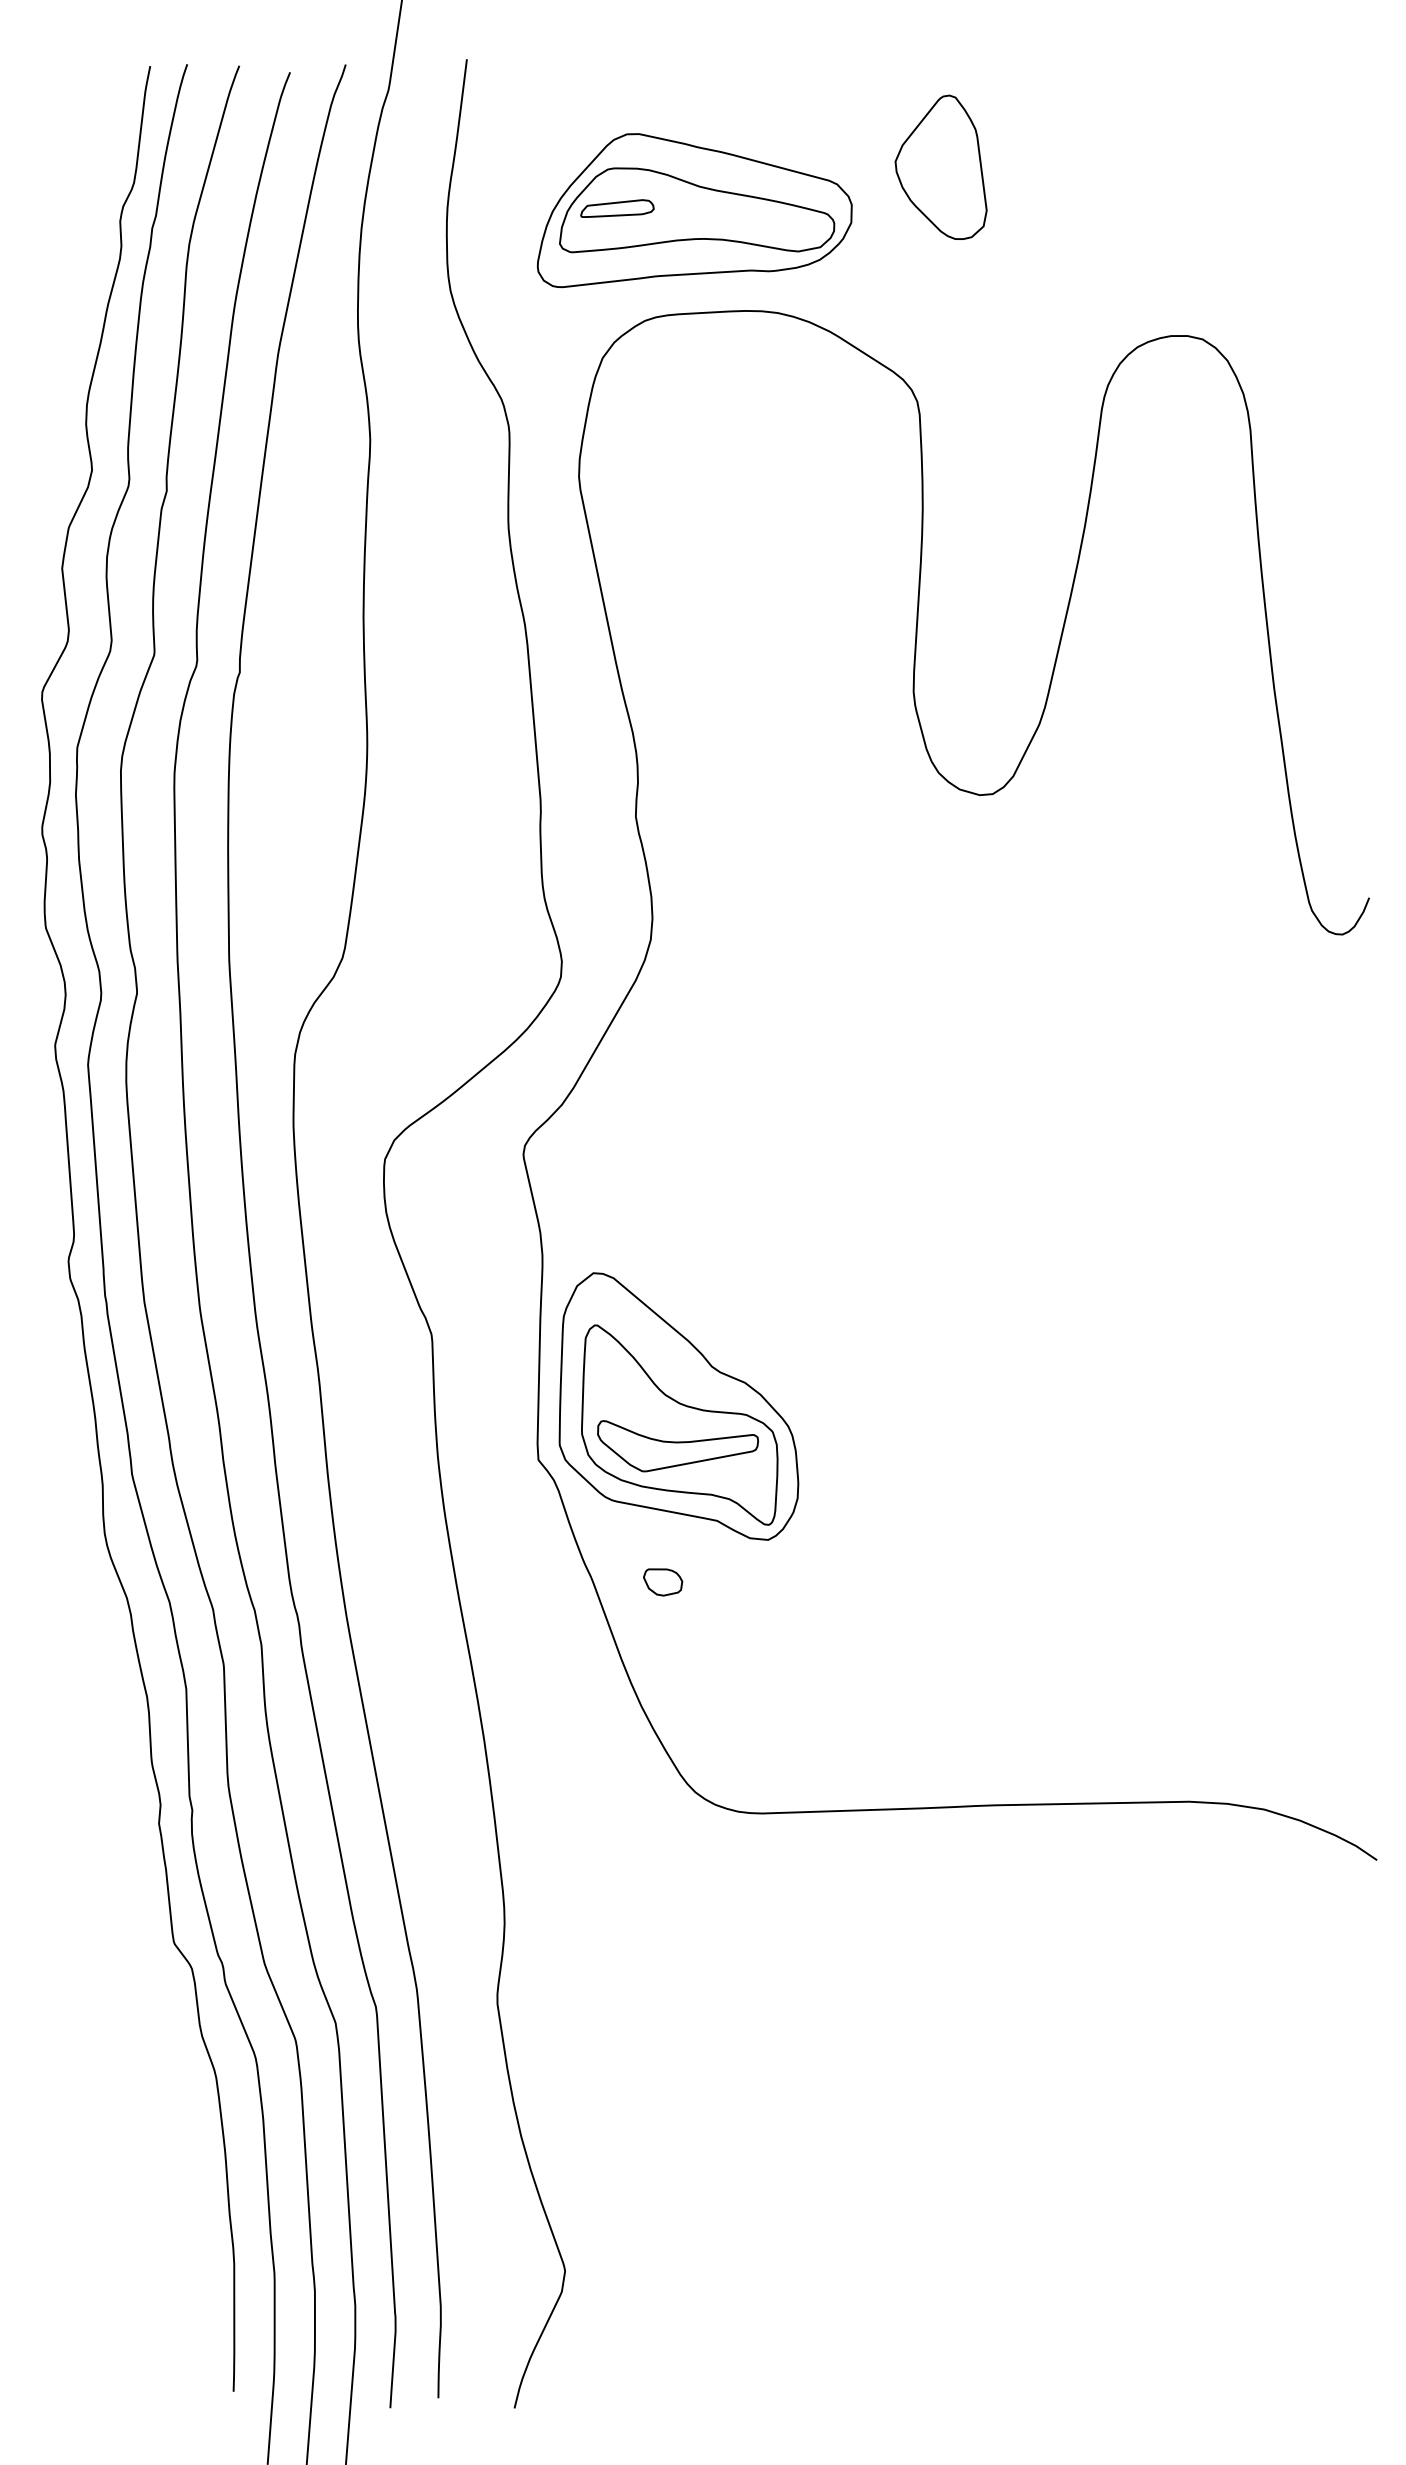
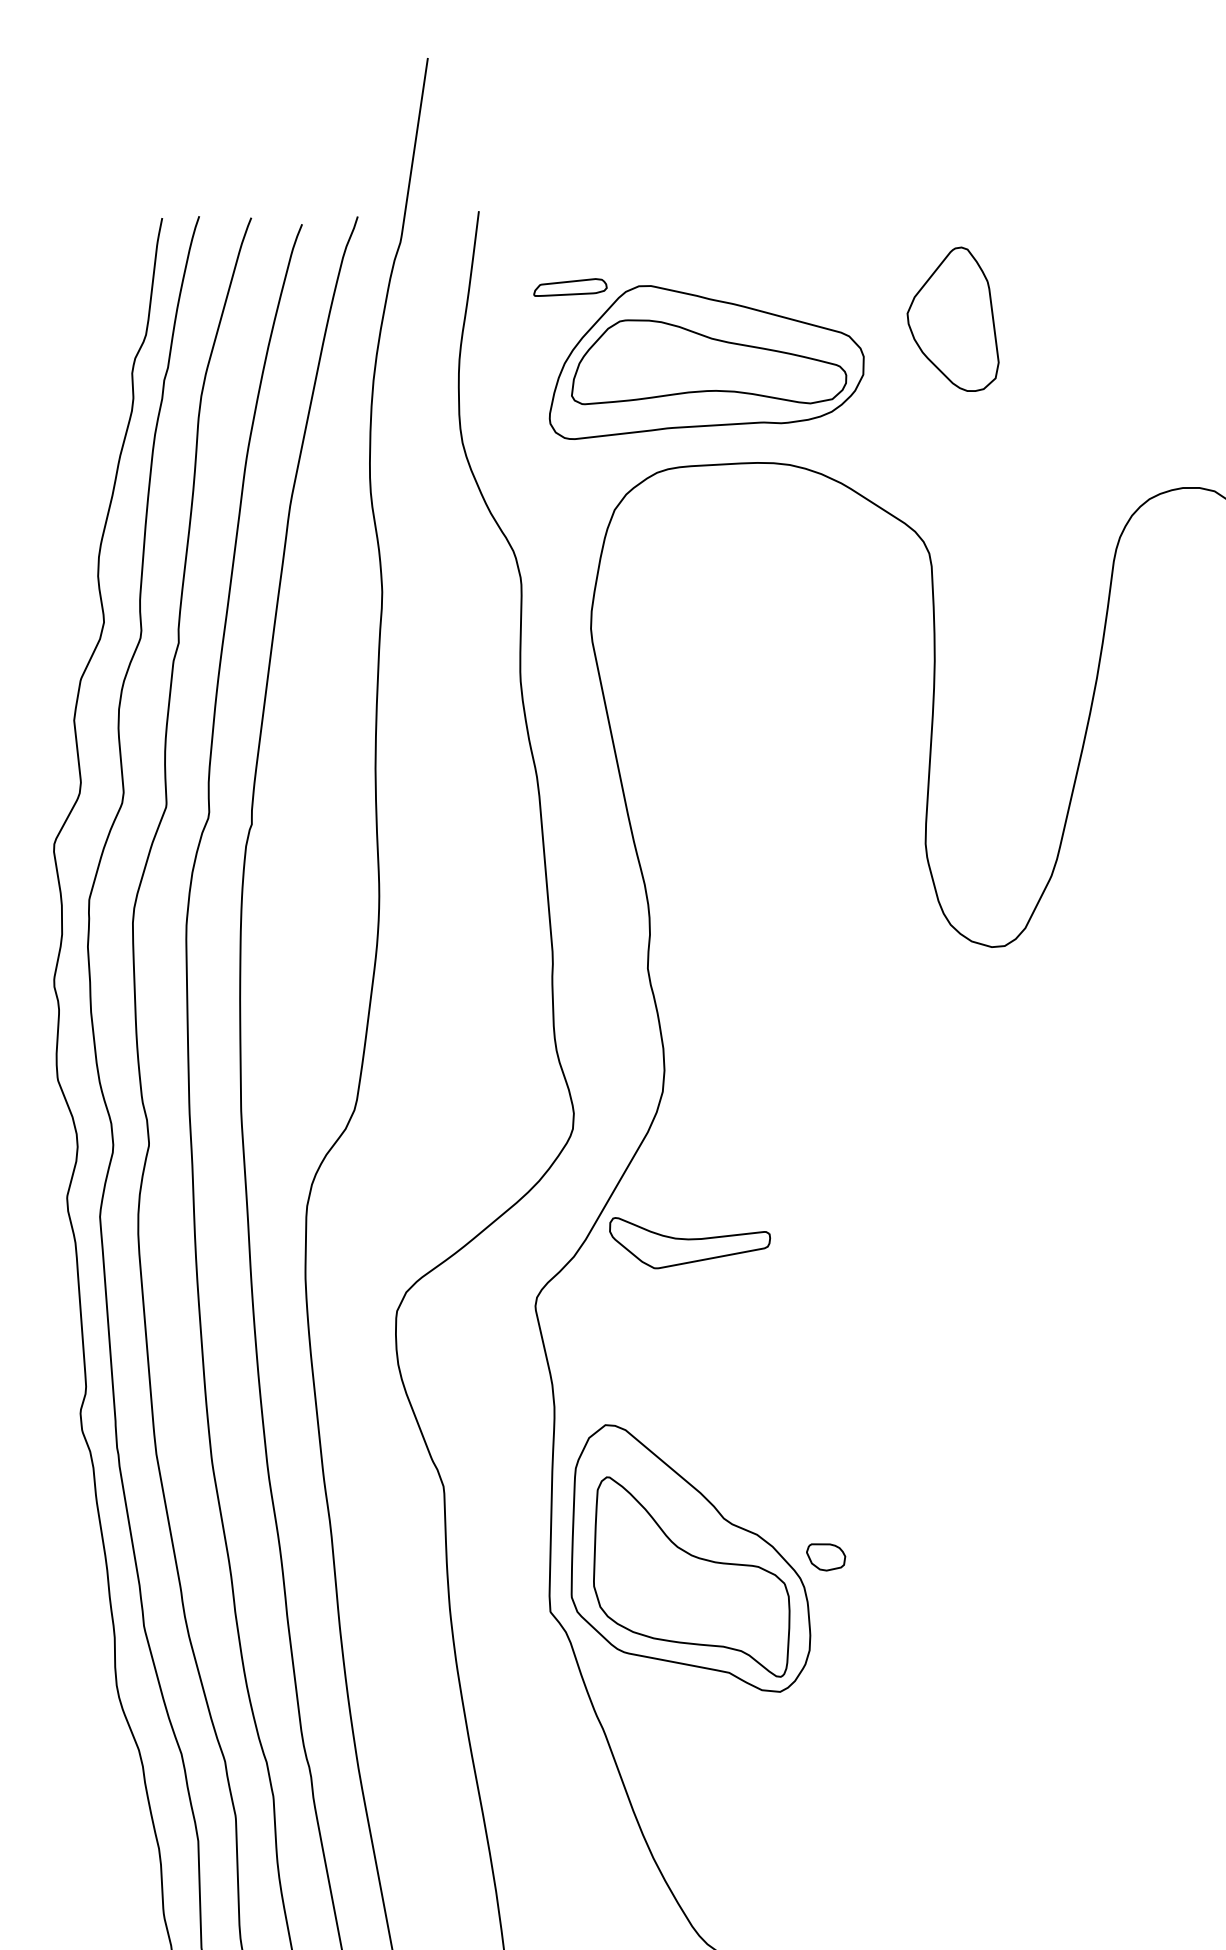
part: (617, 208) -> (570, 287), moved
part: (677, 1446) -> (689, 1243), moved
part: (663, 1582) -> (826, 1557), moved

